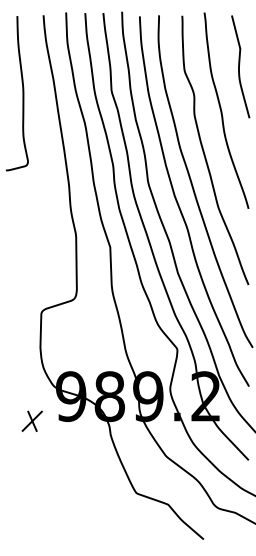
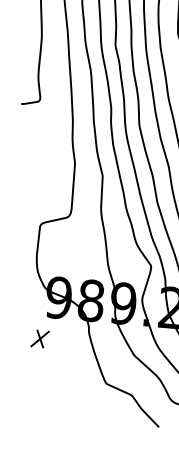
part: (31, 420) -> (39, 338), moved

